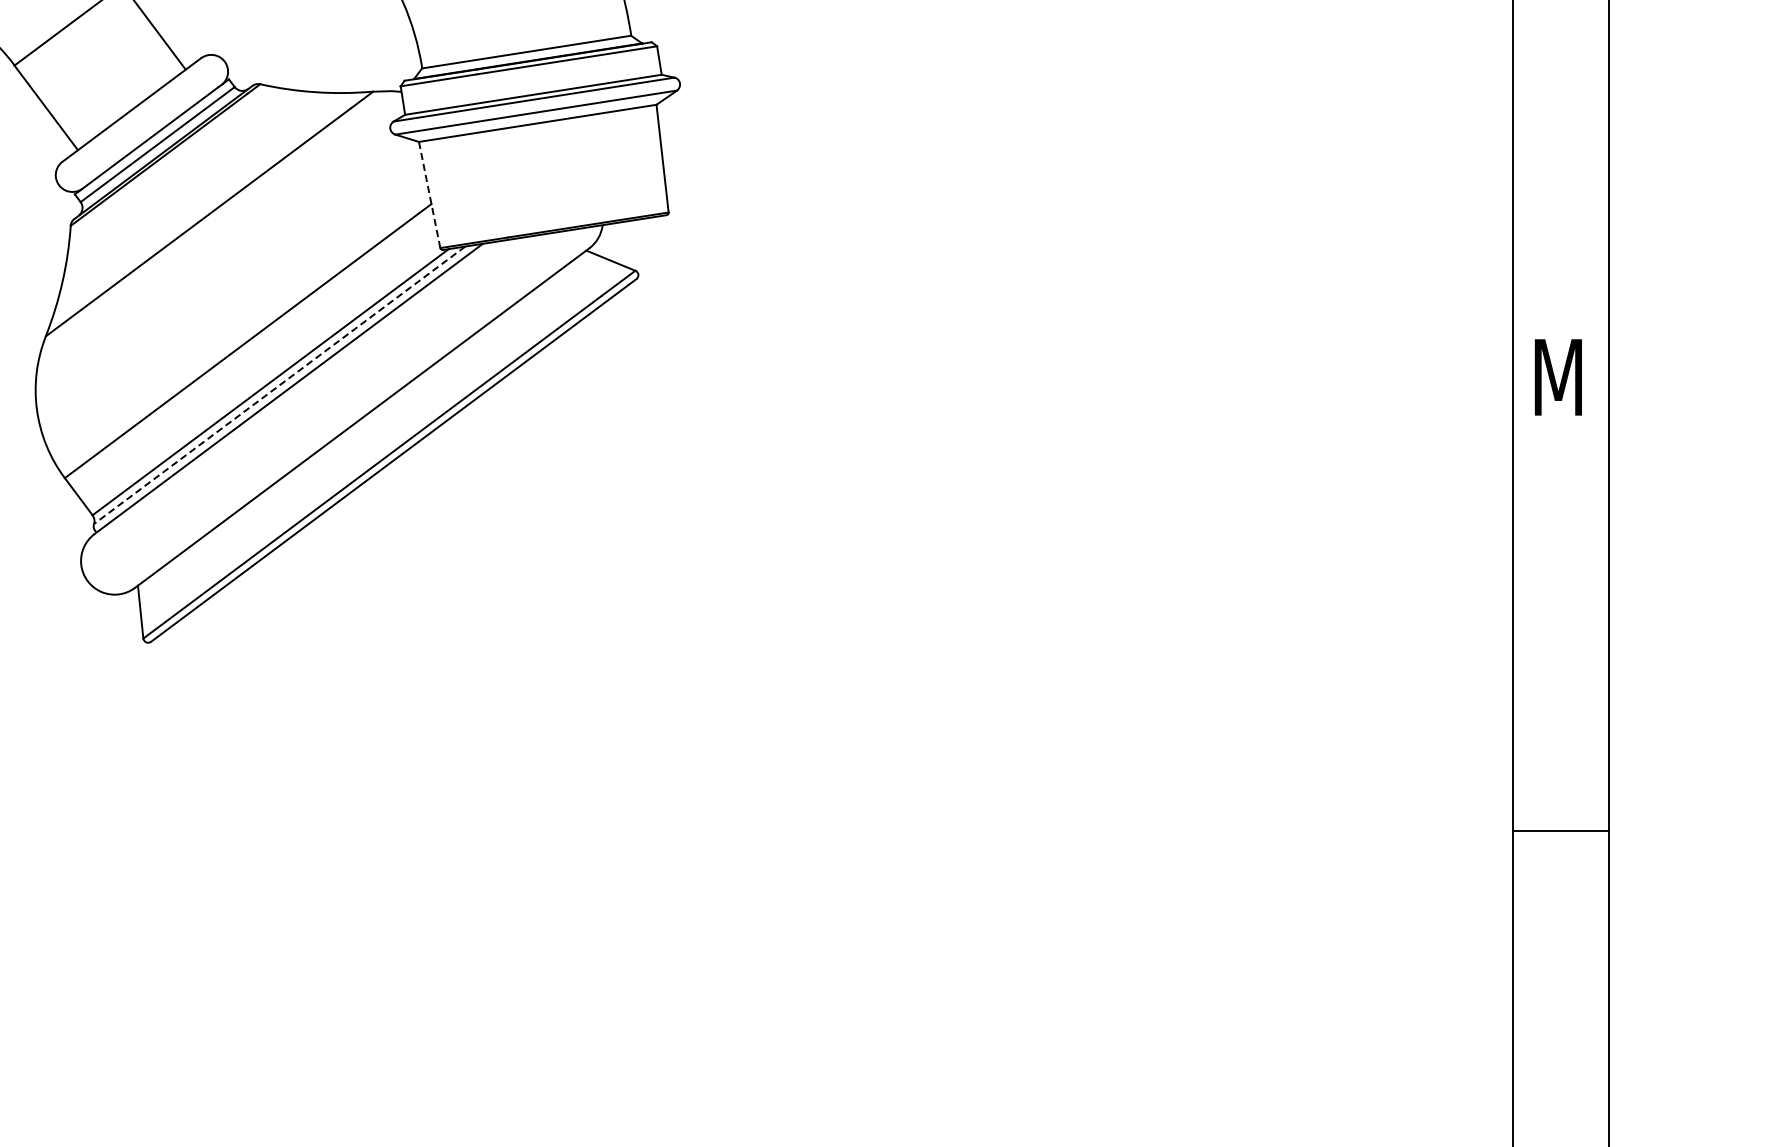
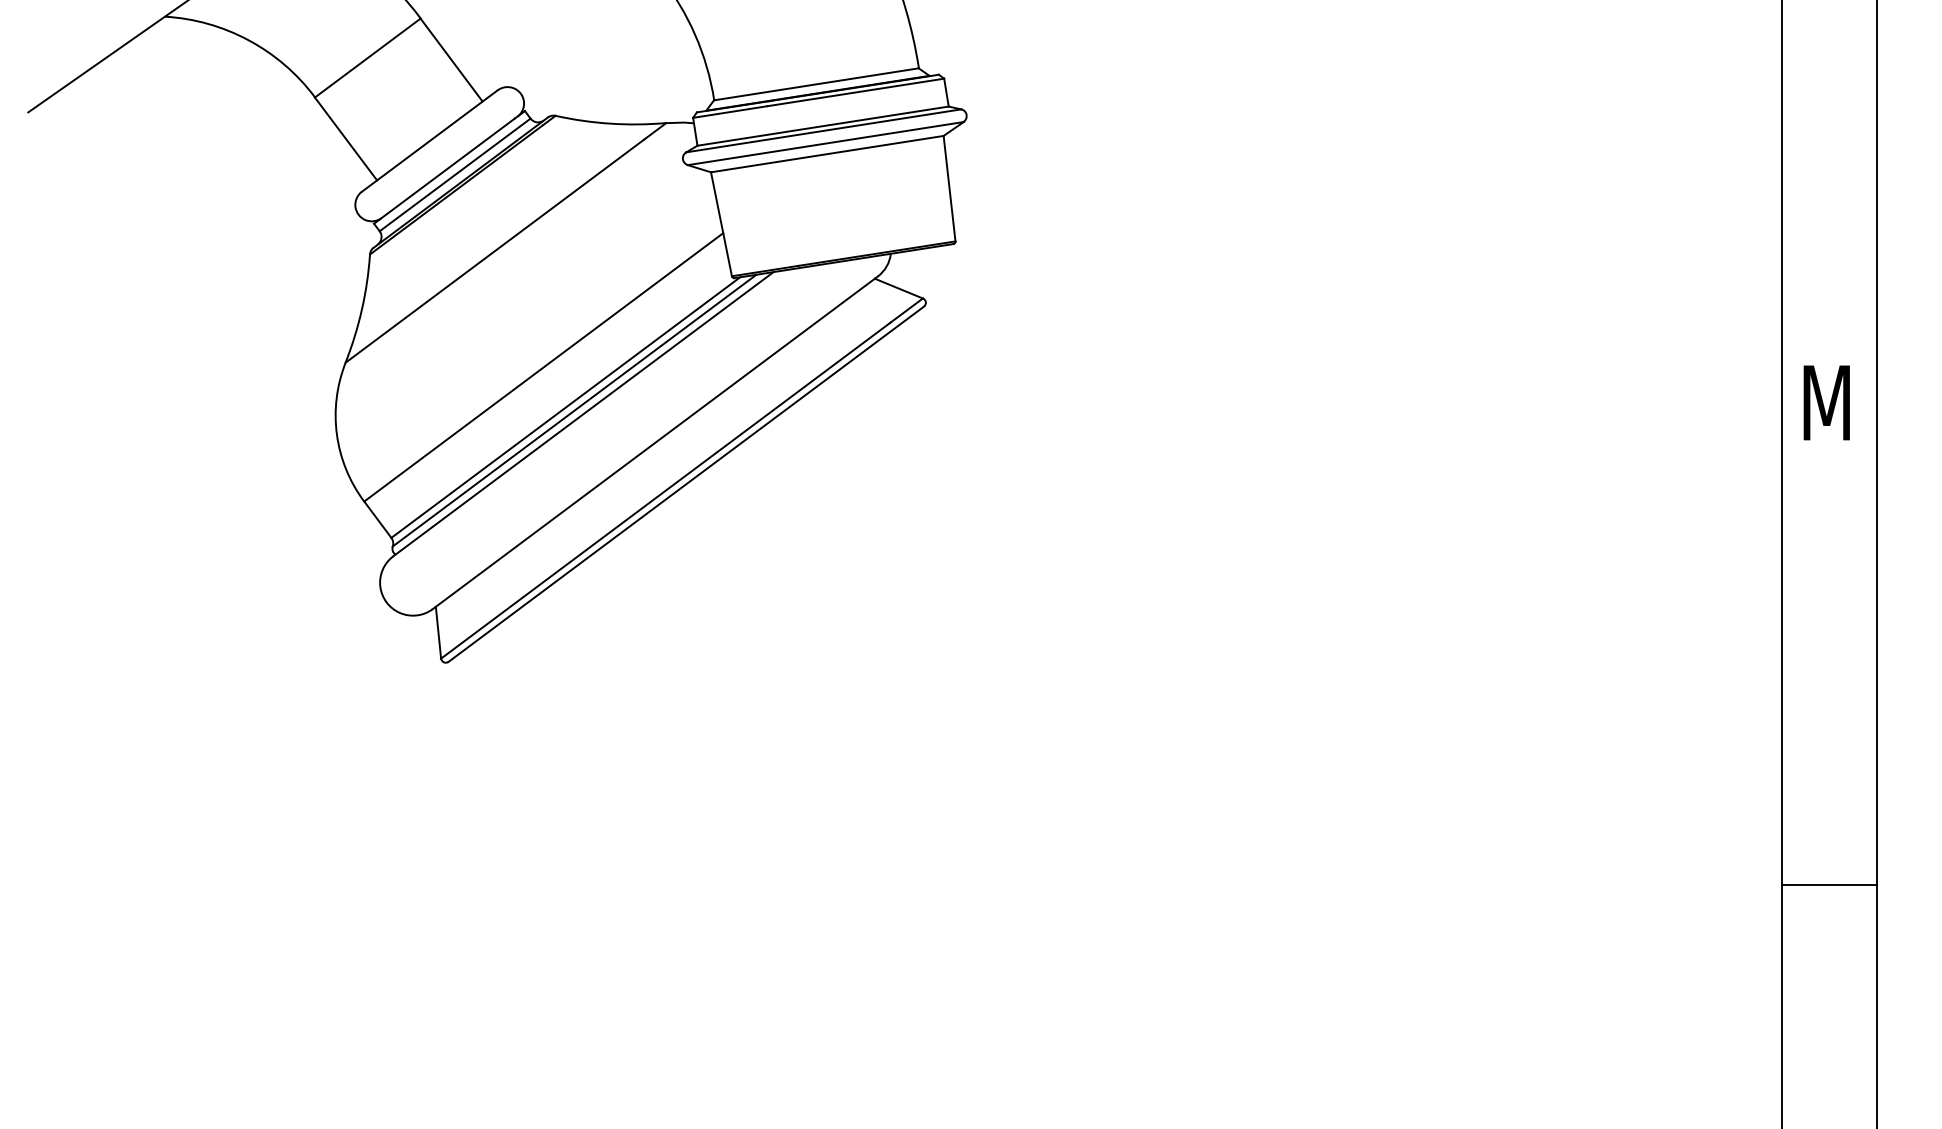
line: (429, 195) -> (721, 224), dashed -> solid
line: (279, 385) -> (574, 410), dashed -> solid
line: (1561, 830) -> (1829, 884), moved

